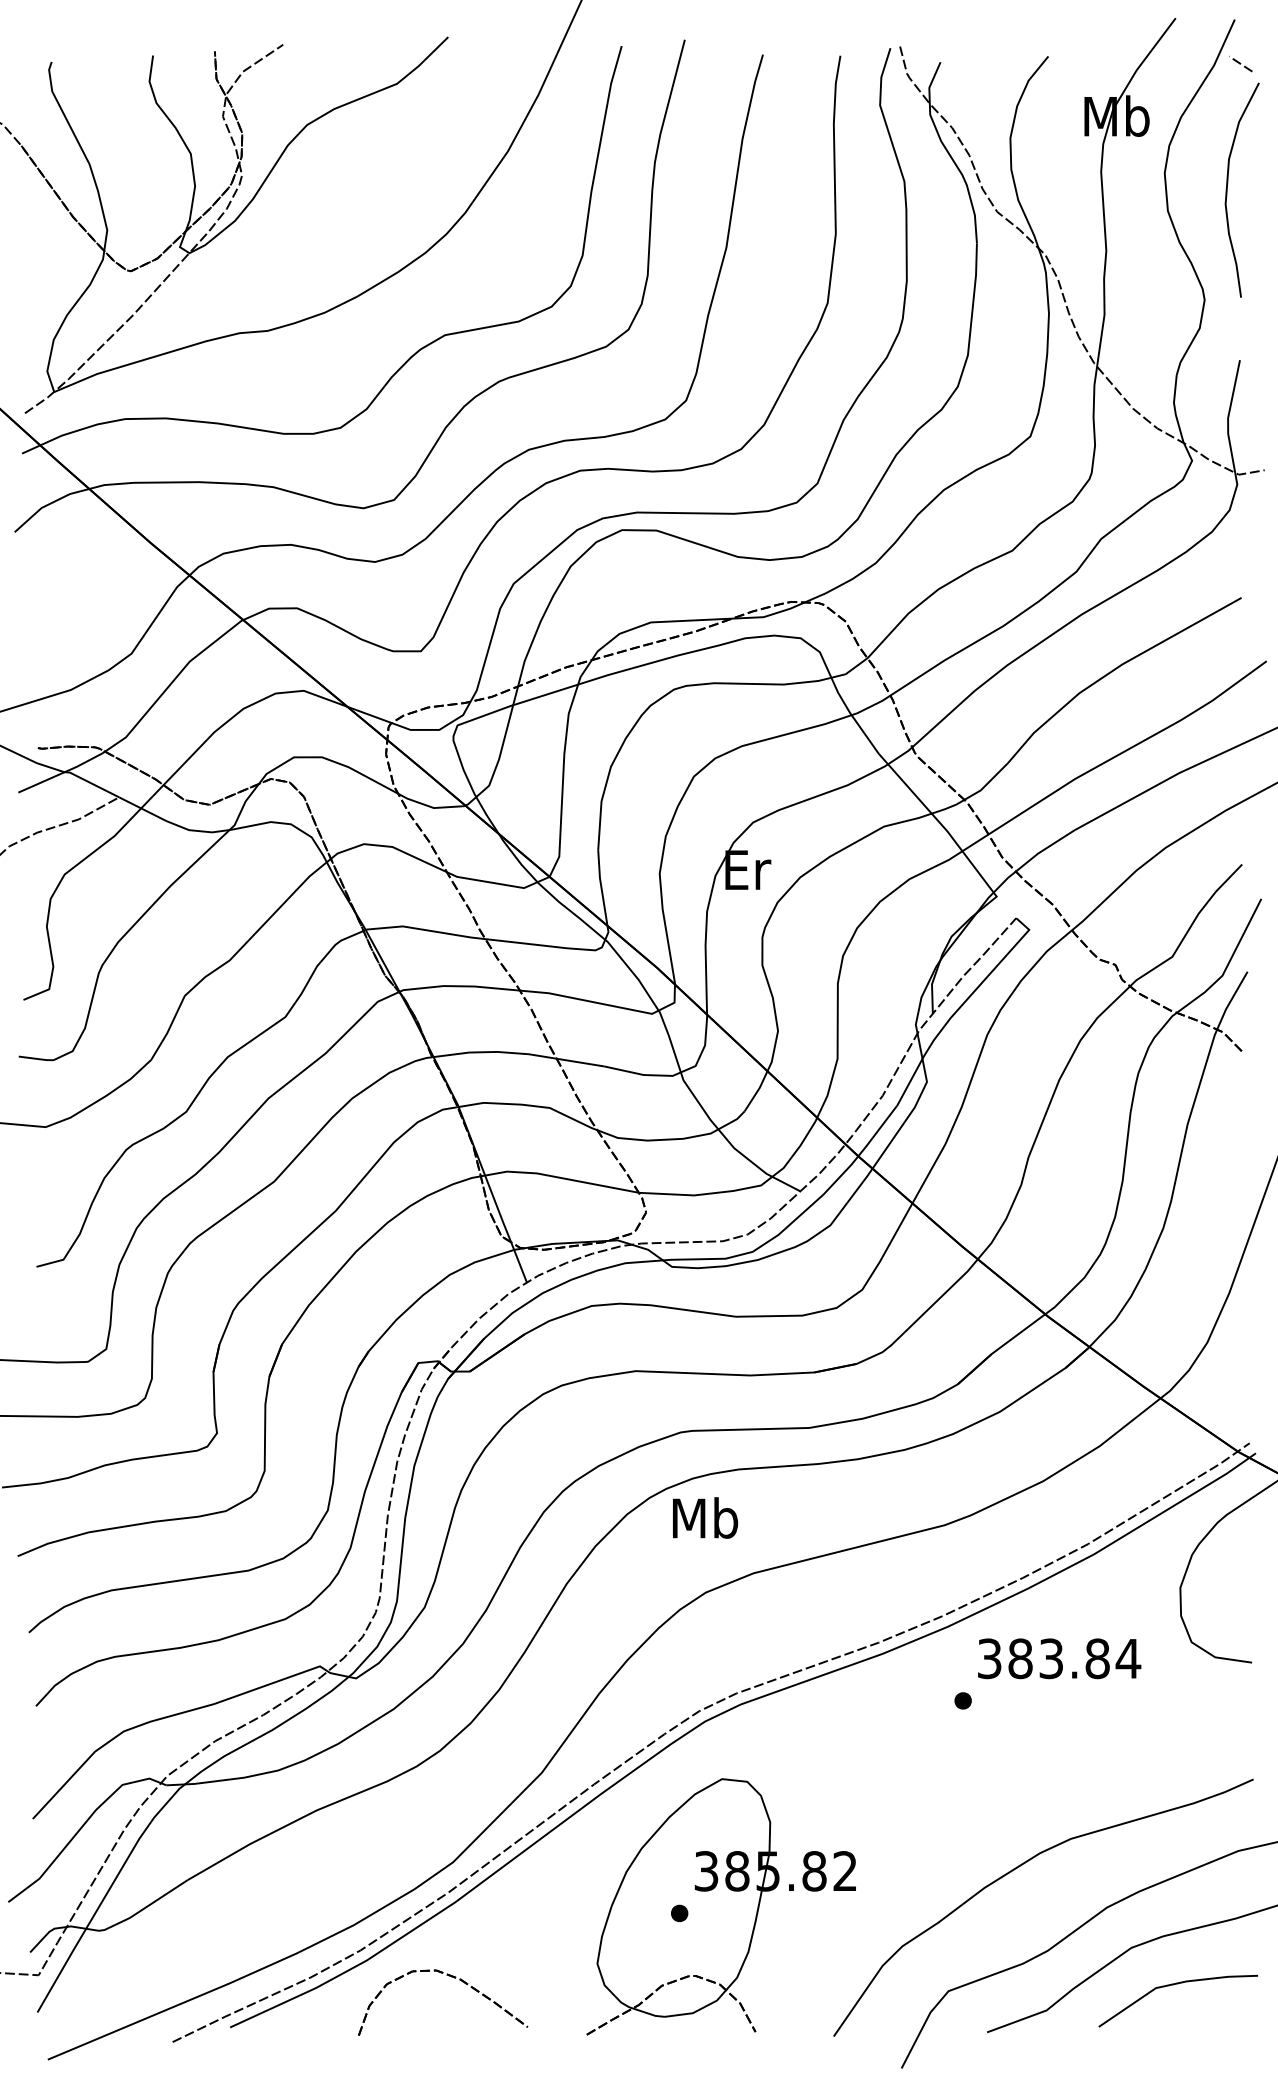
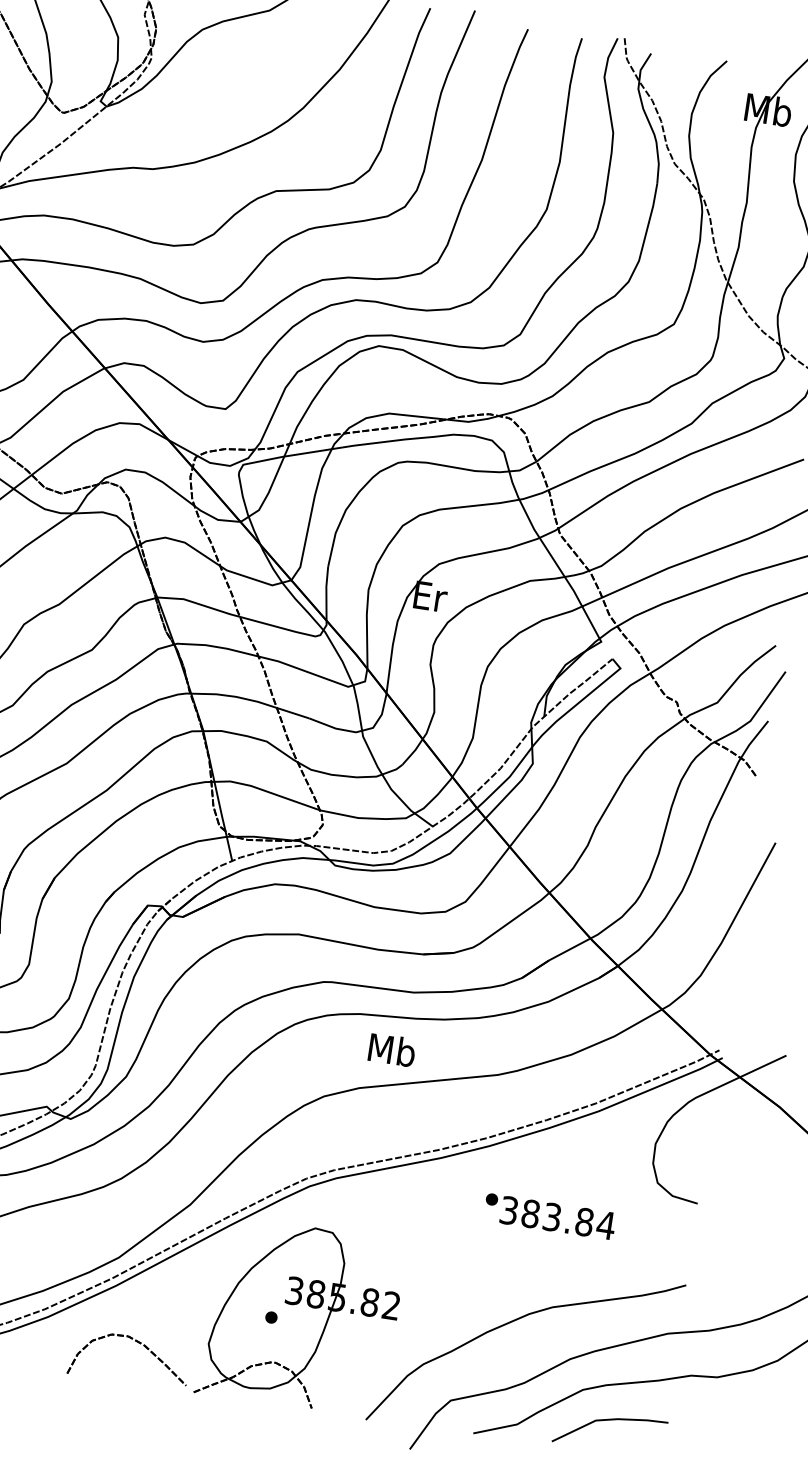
text: (705, 1517) -> (392, 1049), moved
text: (1059, 1658) -> (557, 1217), moved
part: (451, 1977) -> (138, 1342), moved

